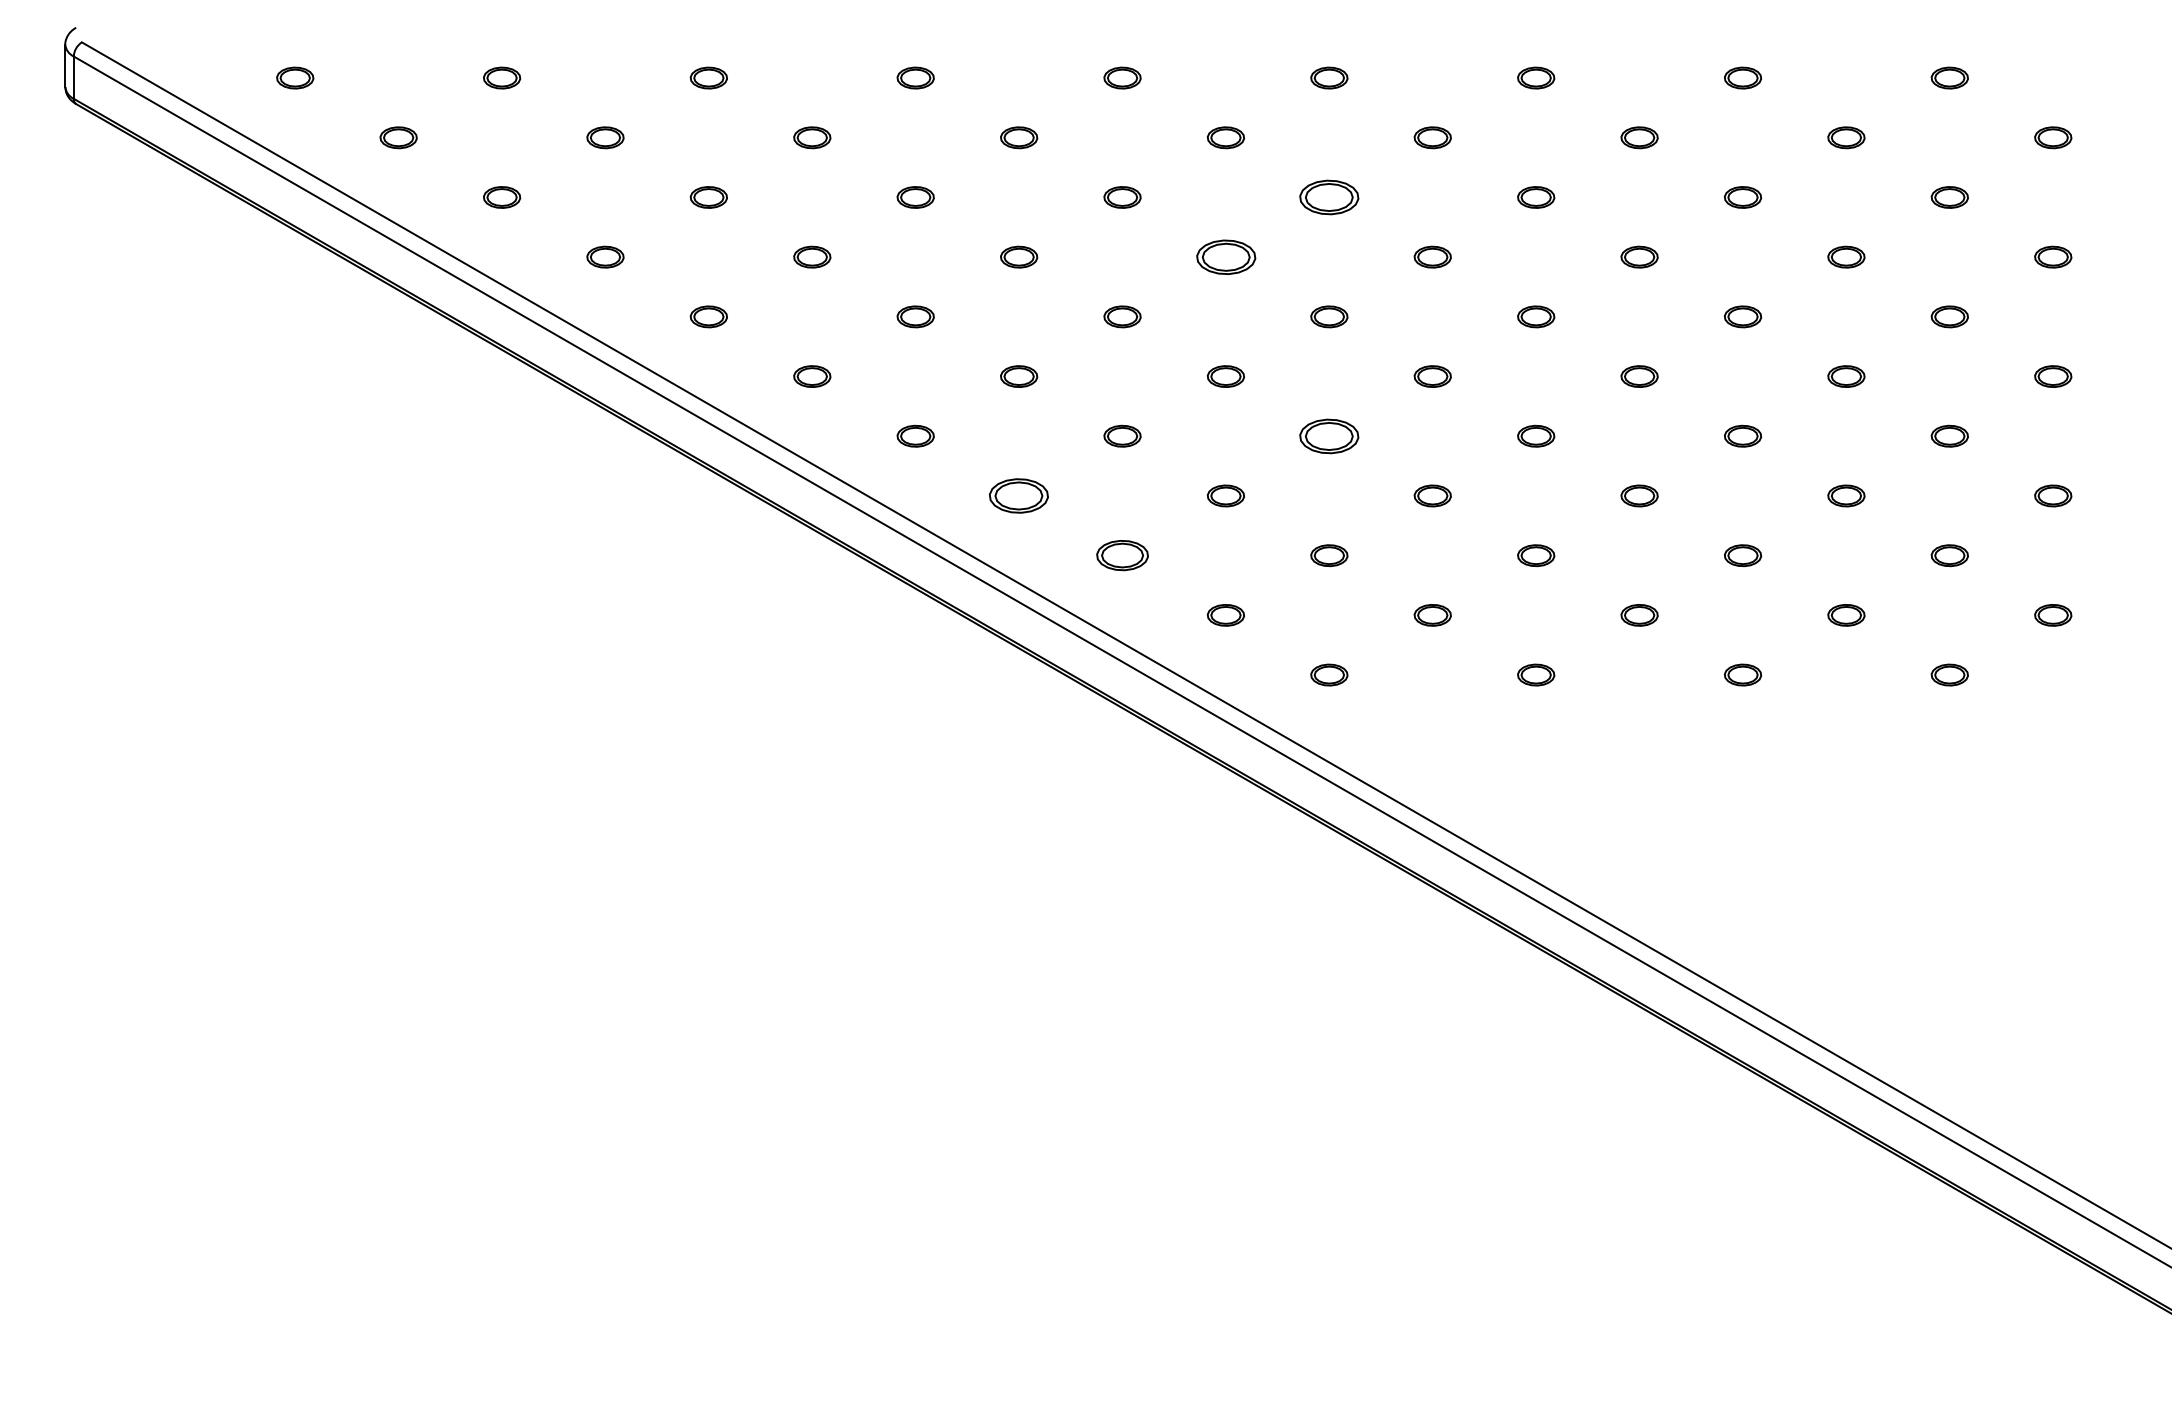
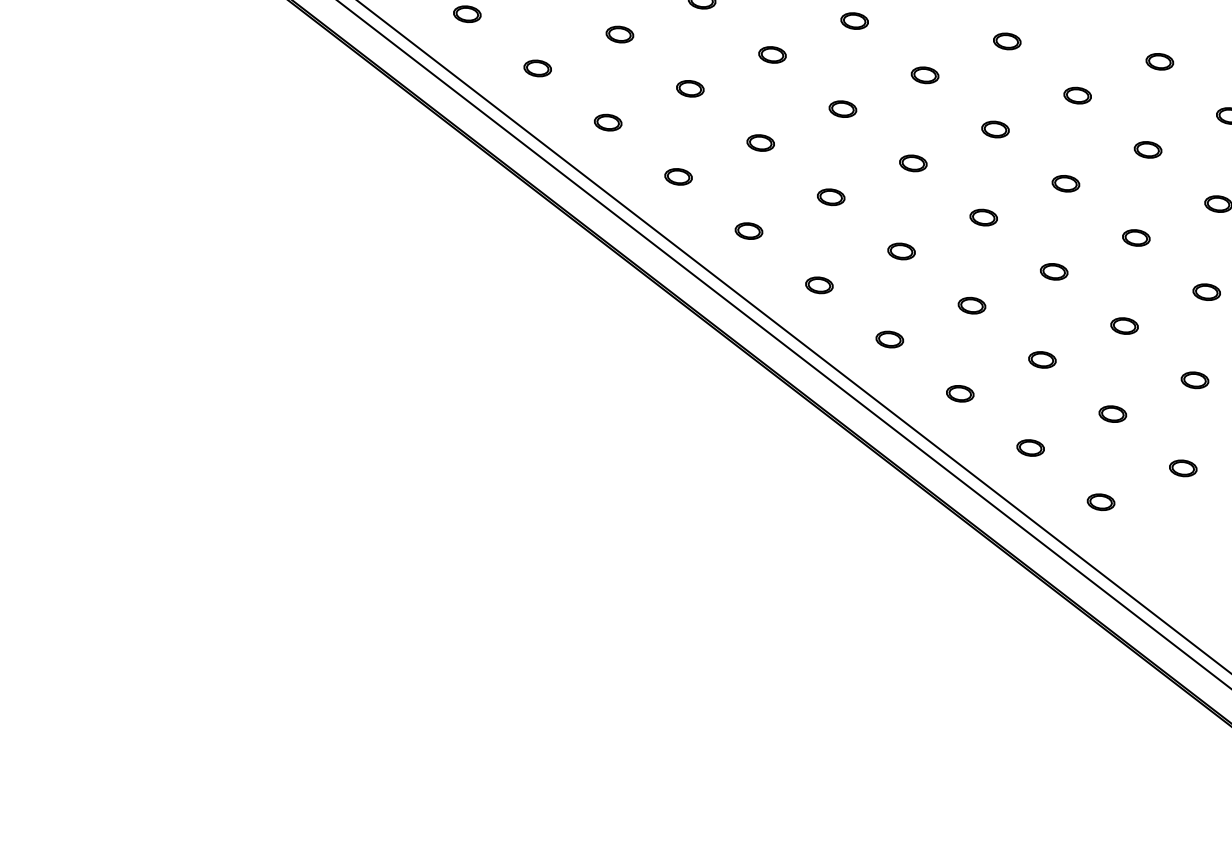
part: (1329, 197) -> (1148, 149), size x0.62
part: (1225, 256) -> (1065, 183), size x0.62
part: (1329, 435) -> (1124, 325), size x0.62
part: (1019, 495) -> (890, 339), size x0.62
part: (1122, 555) -> (960, 393), size x0.71

